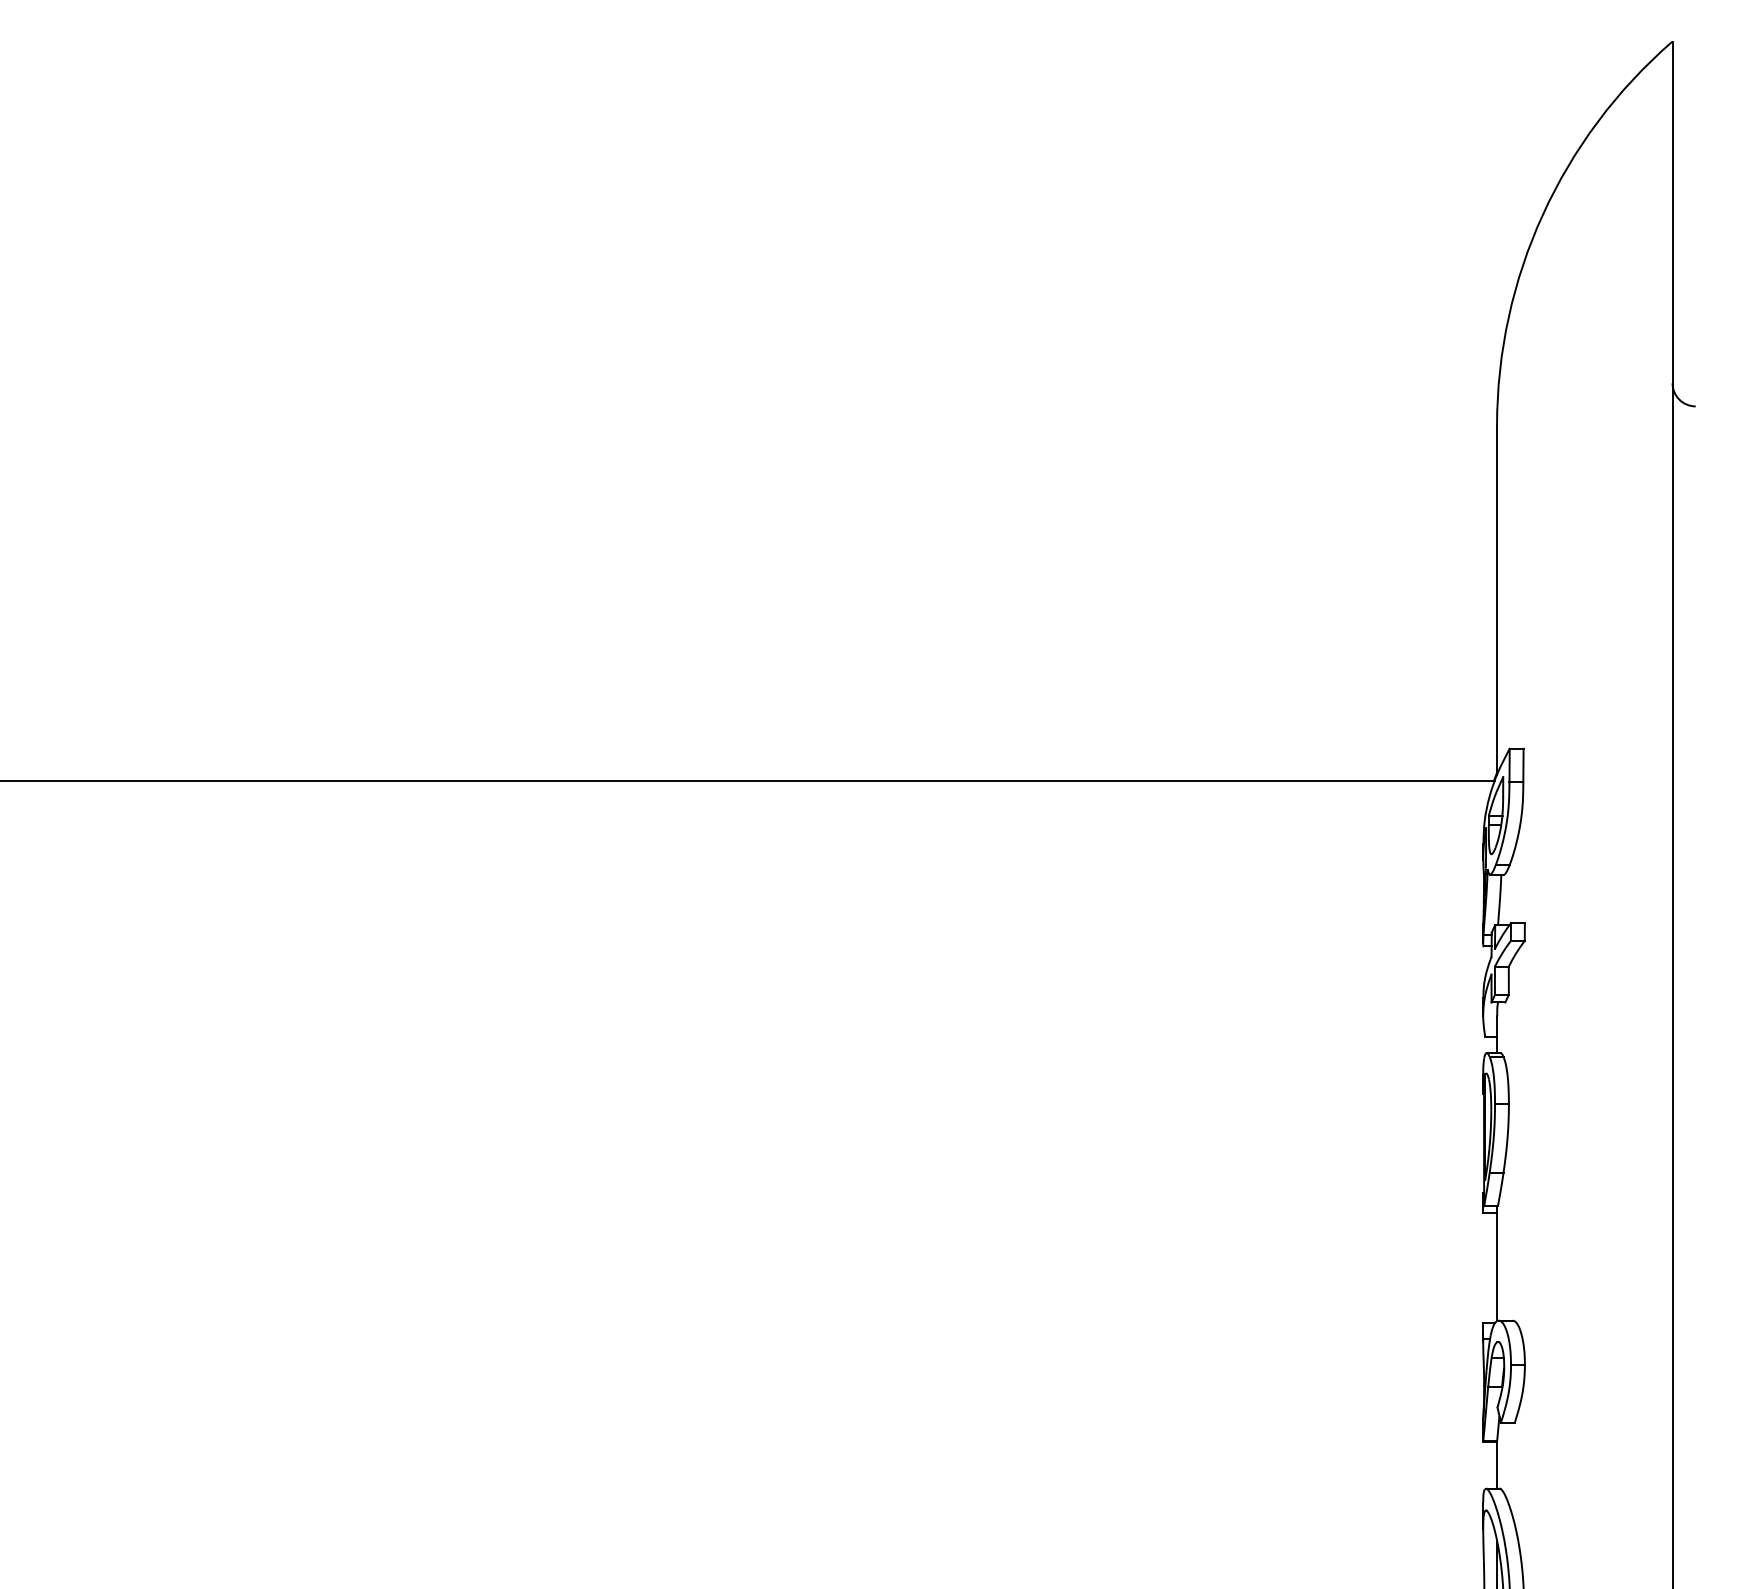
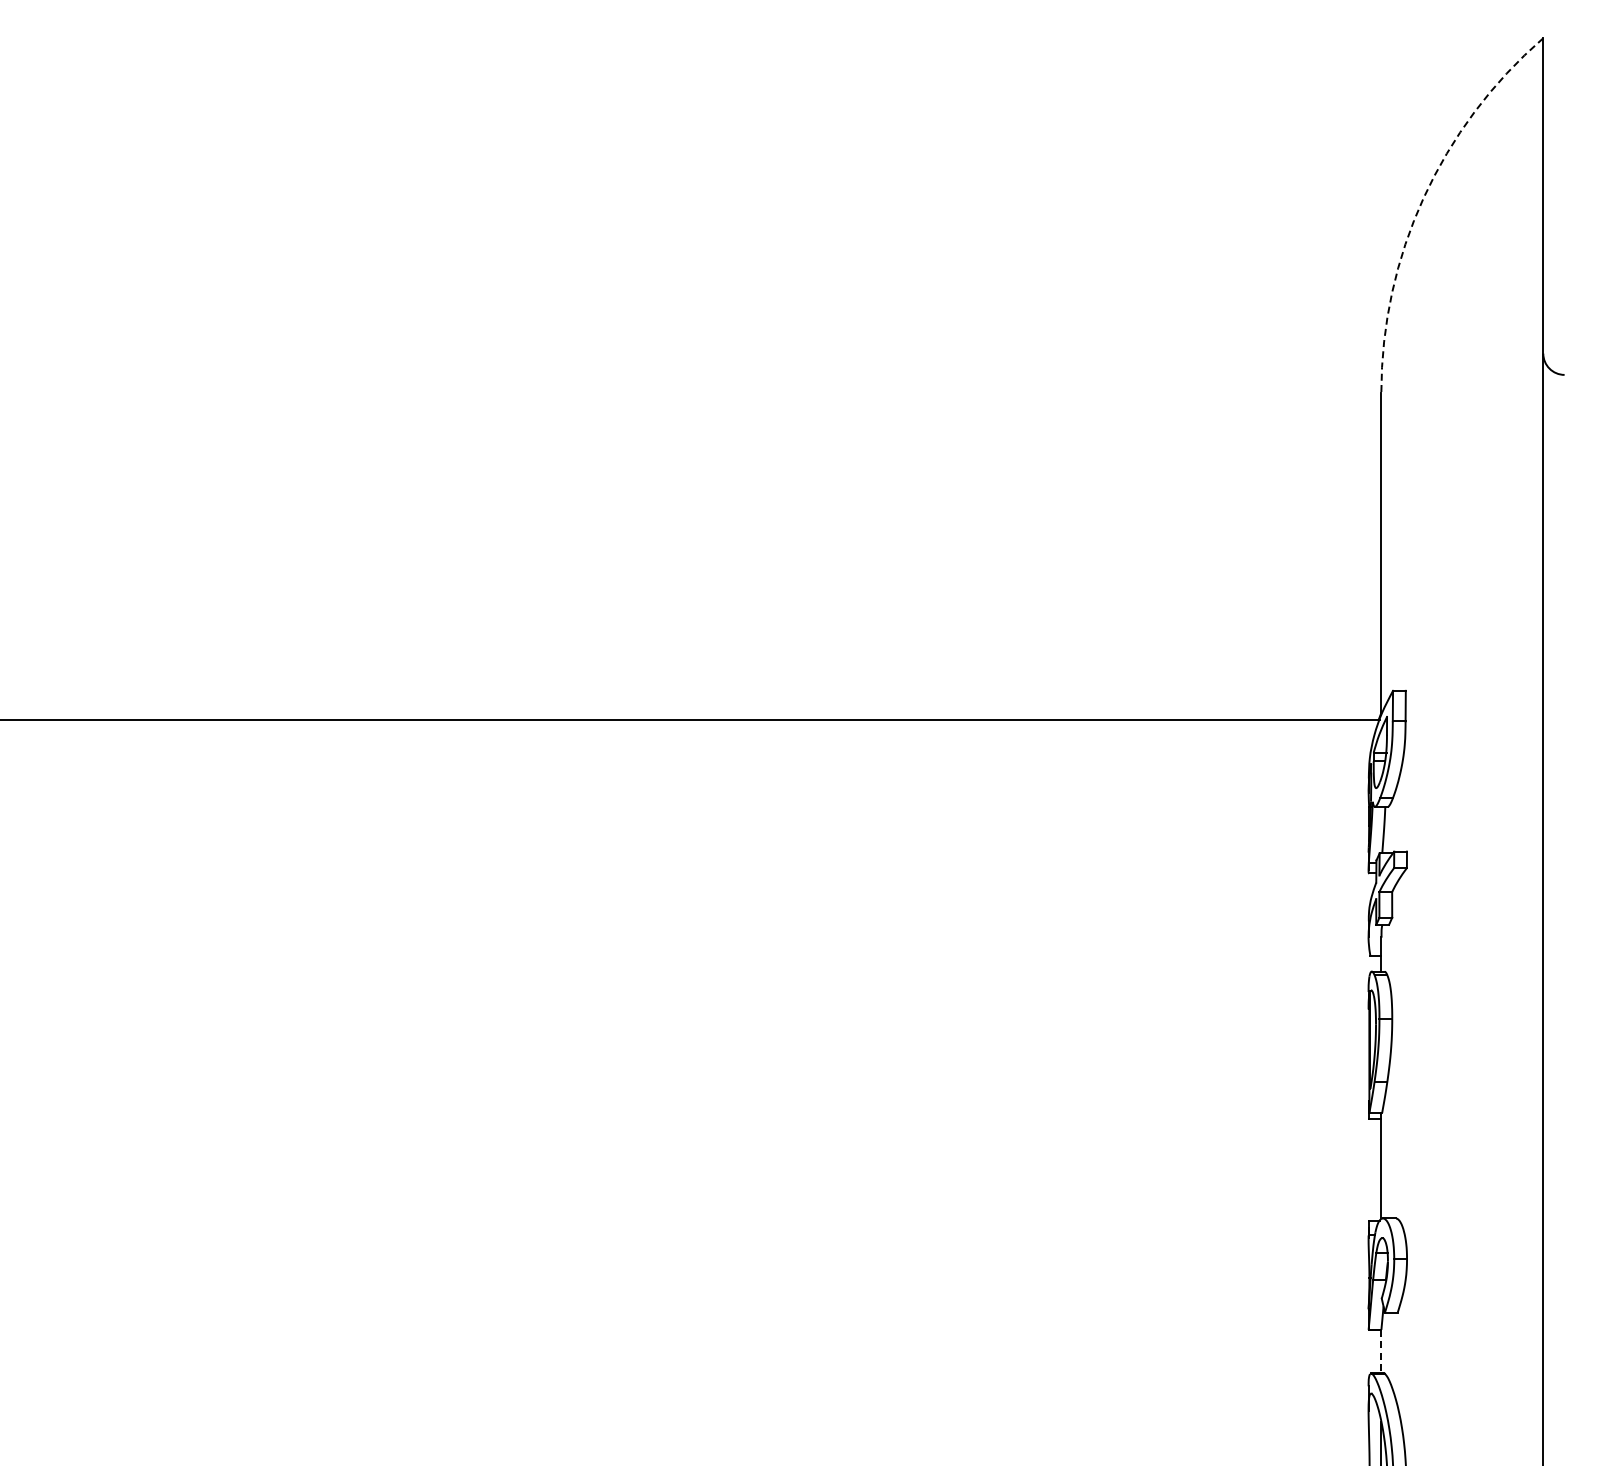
arc: (1542, 214) -> (1423, 197), solid -> dashed
line: (1497, 1464) -> (1381, 1351), solid -> dashed

